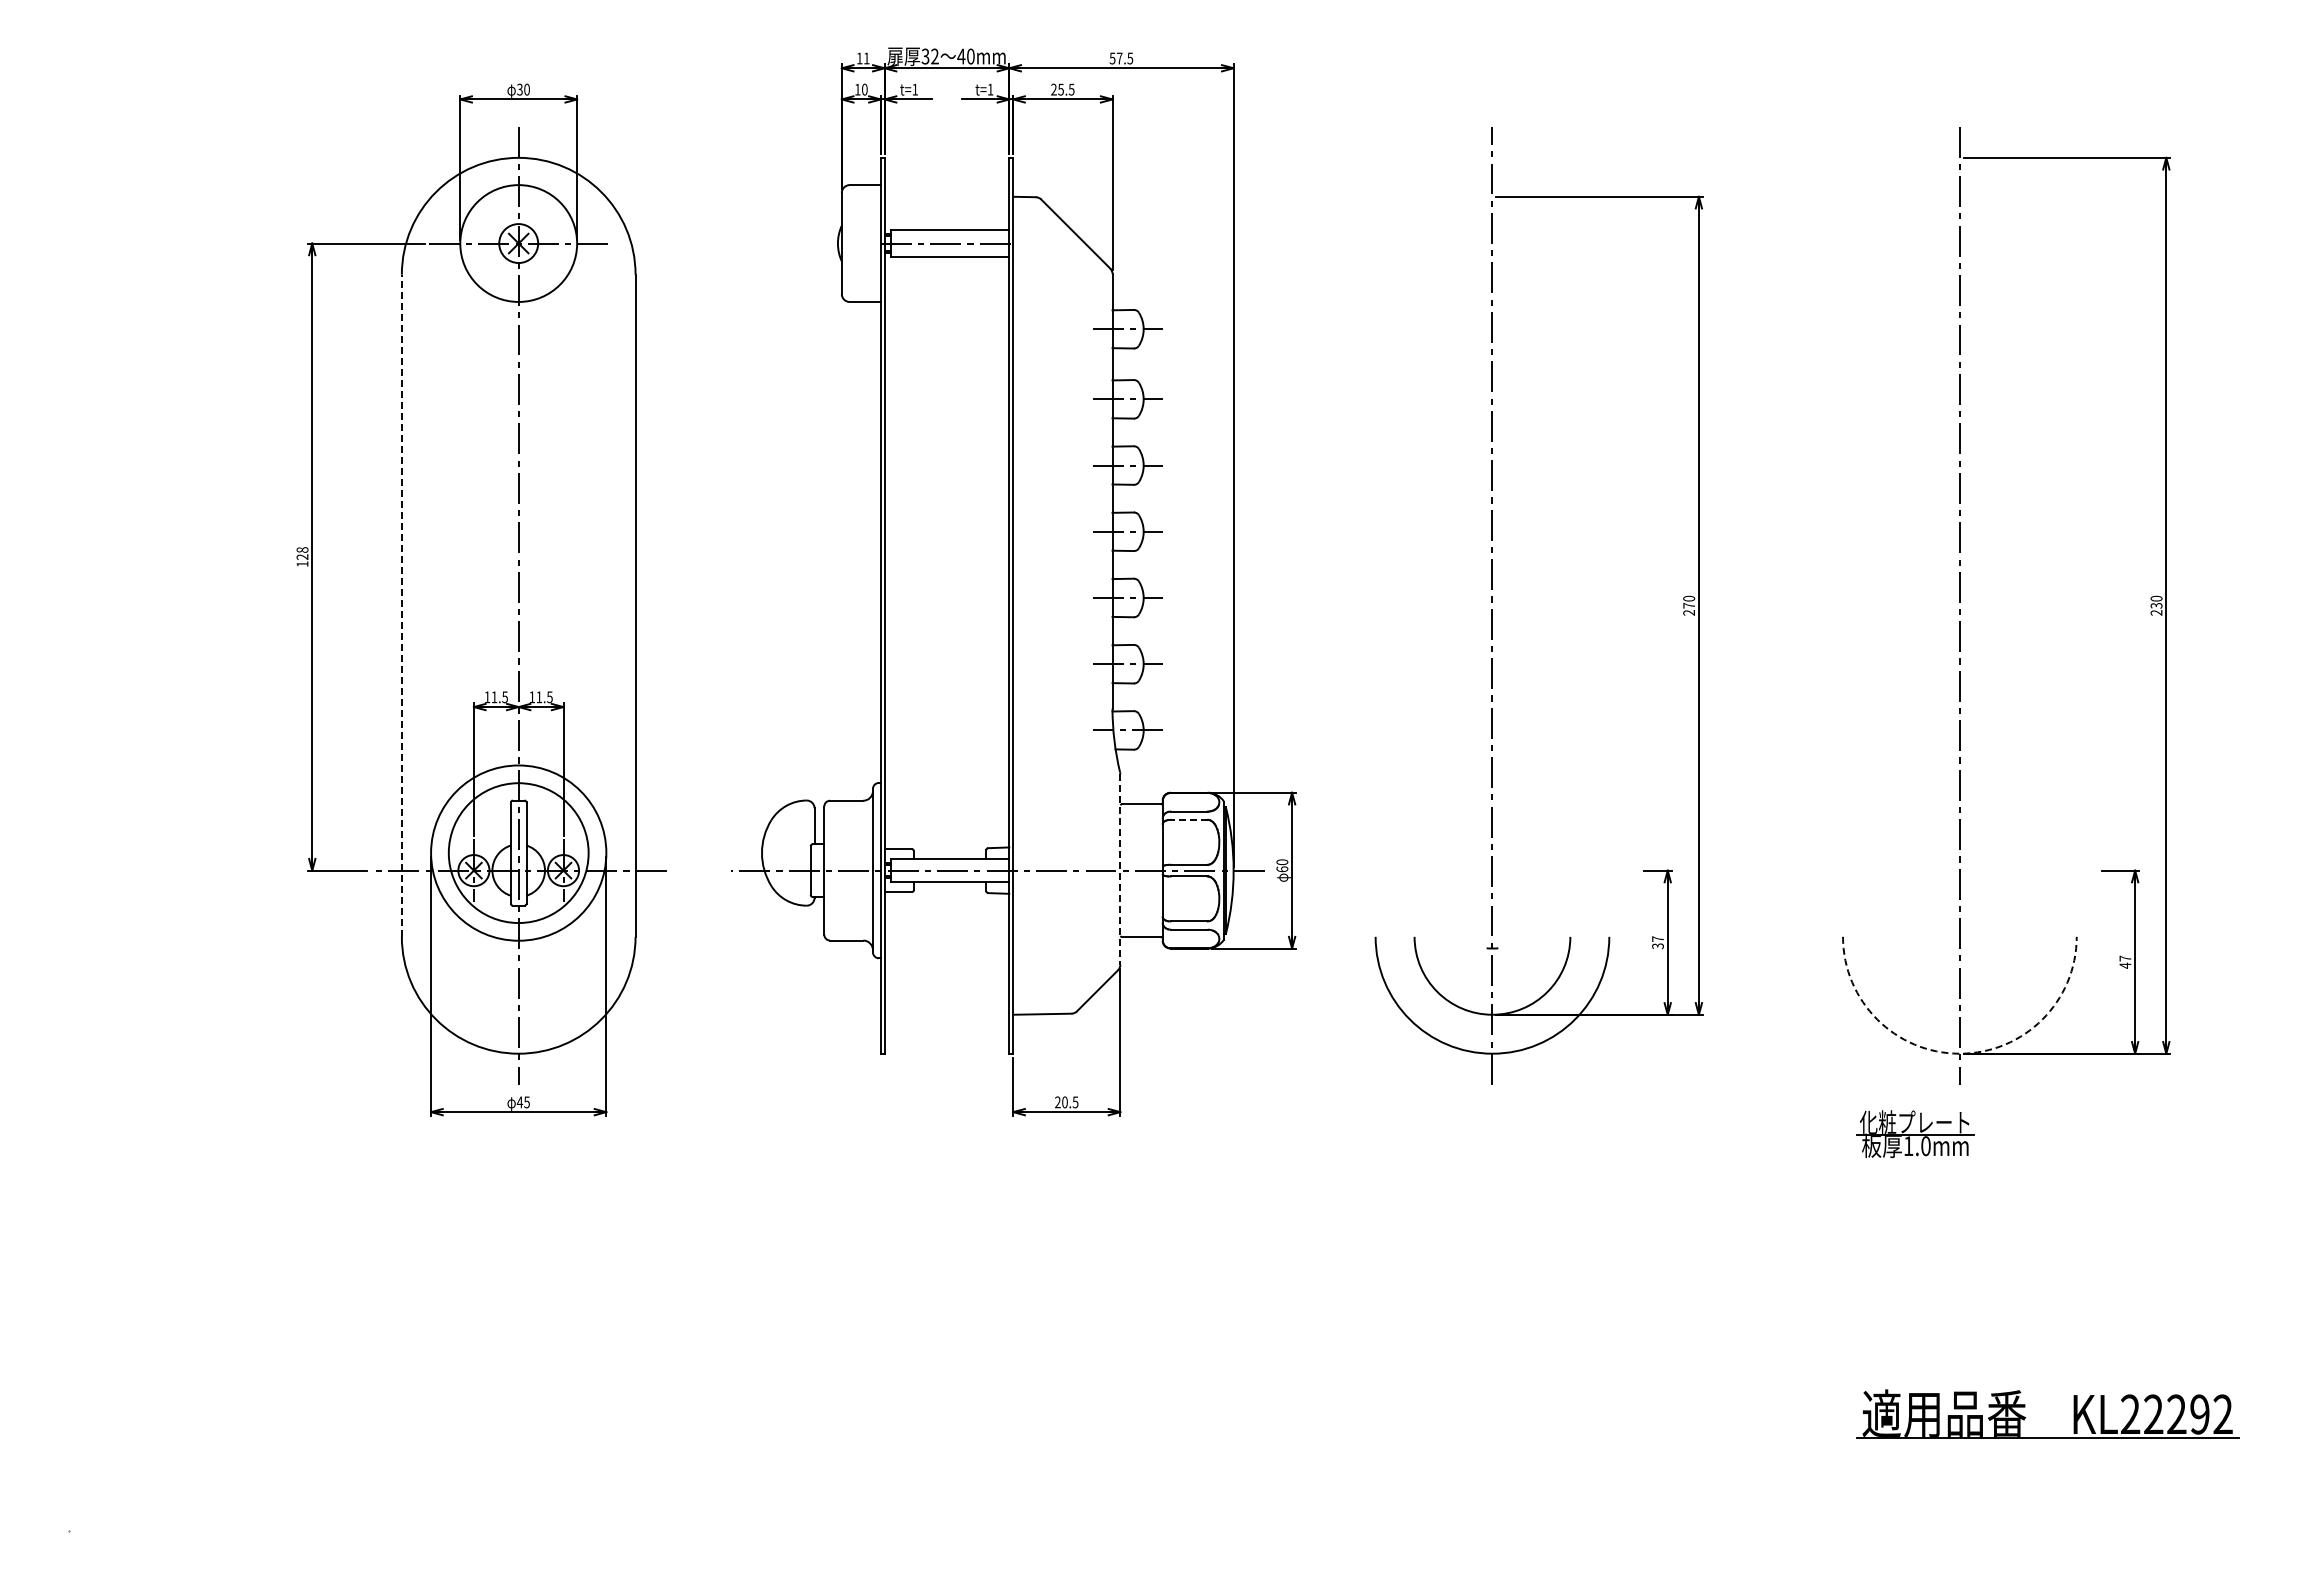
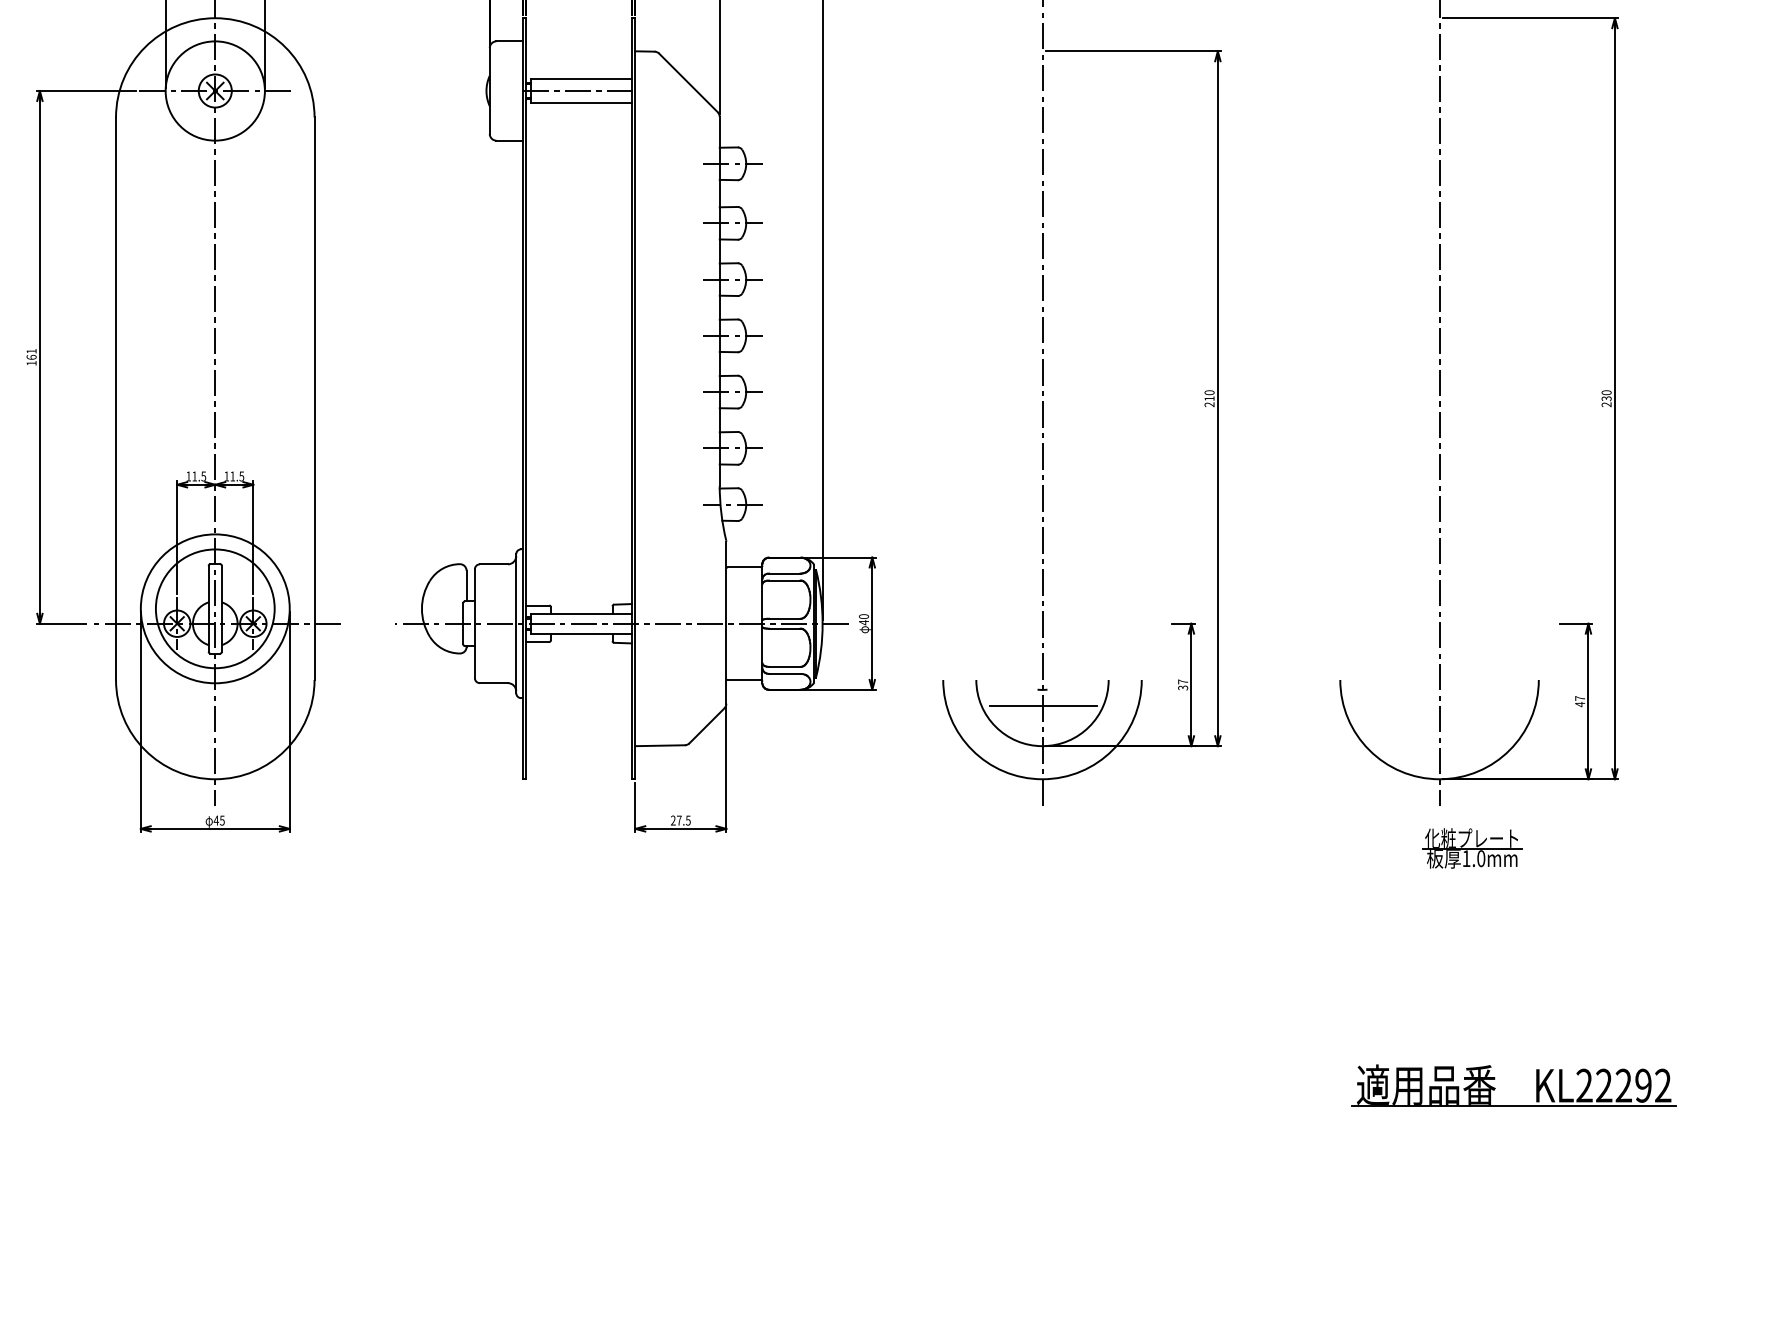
text: (302, 553) -> (31, 354), 128 -> 161
line: (401, 605) -> (115, 398), dashed -> solid
text: (1688, 605) -> (1209, 398), 270 -> 210
line: (1189, 819) -> (785, 580), dashed -> solid
line: (1120, 869) -> (726, 622), dashed -> solid
text: (1282, 869) -> (864, 622), 60 -> 40
line: (1493, 968) -> (1043, 706), added
arc: (1959, 1053) -> (1439, 779), dashed -> solid
text: (1064, 1102) -> (678, 820), 20.5 -> 27.5
part: (1915, 1133) -> (1472, 847), moved

